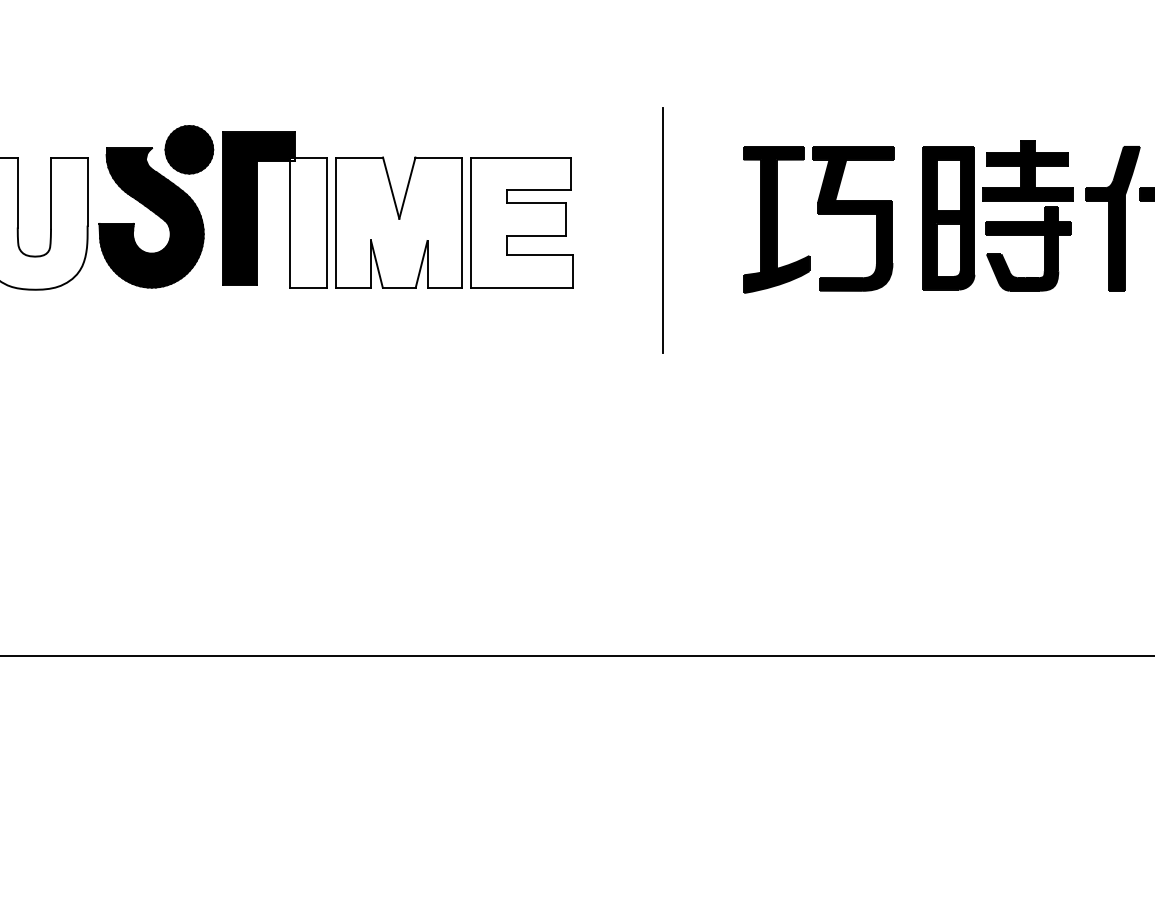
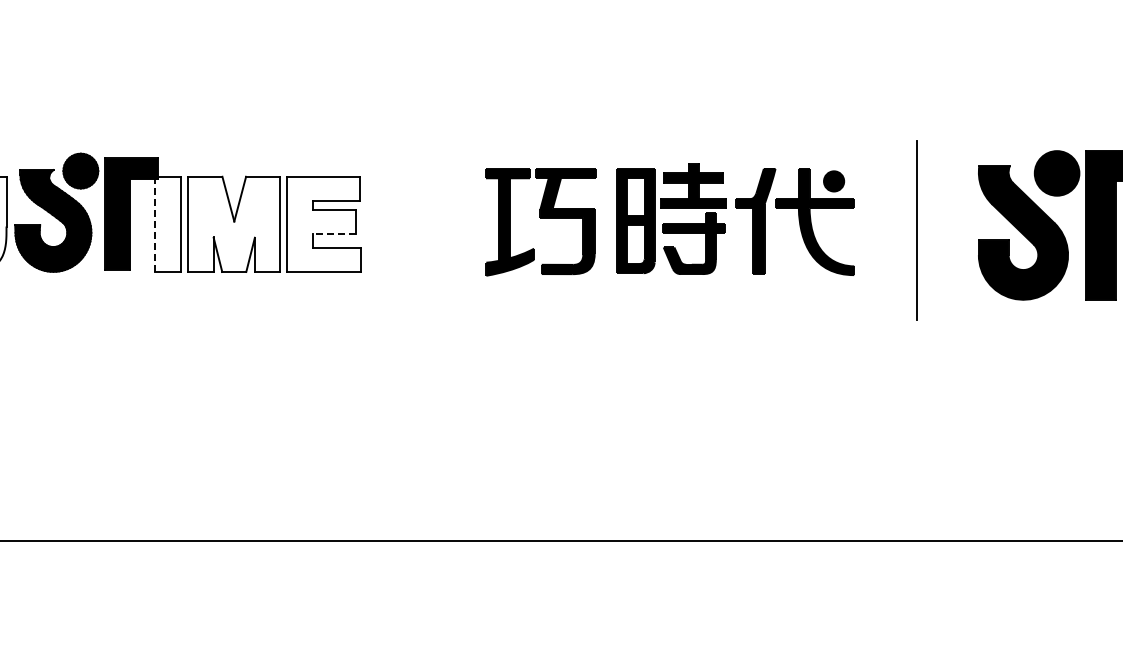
line: (290, 222) -> (154, 224), solid -> dashed
line: (662, 229) -> (426, 229), removed
line: (536, 236) -> (334, 234), solid -> dashed

